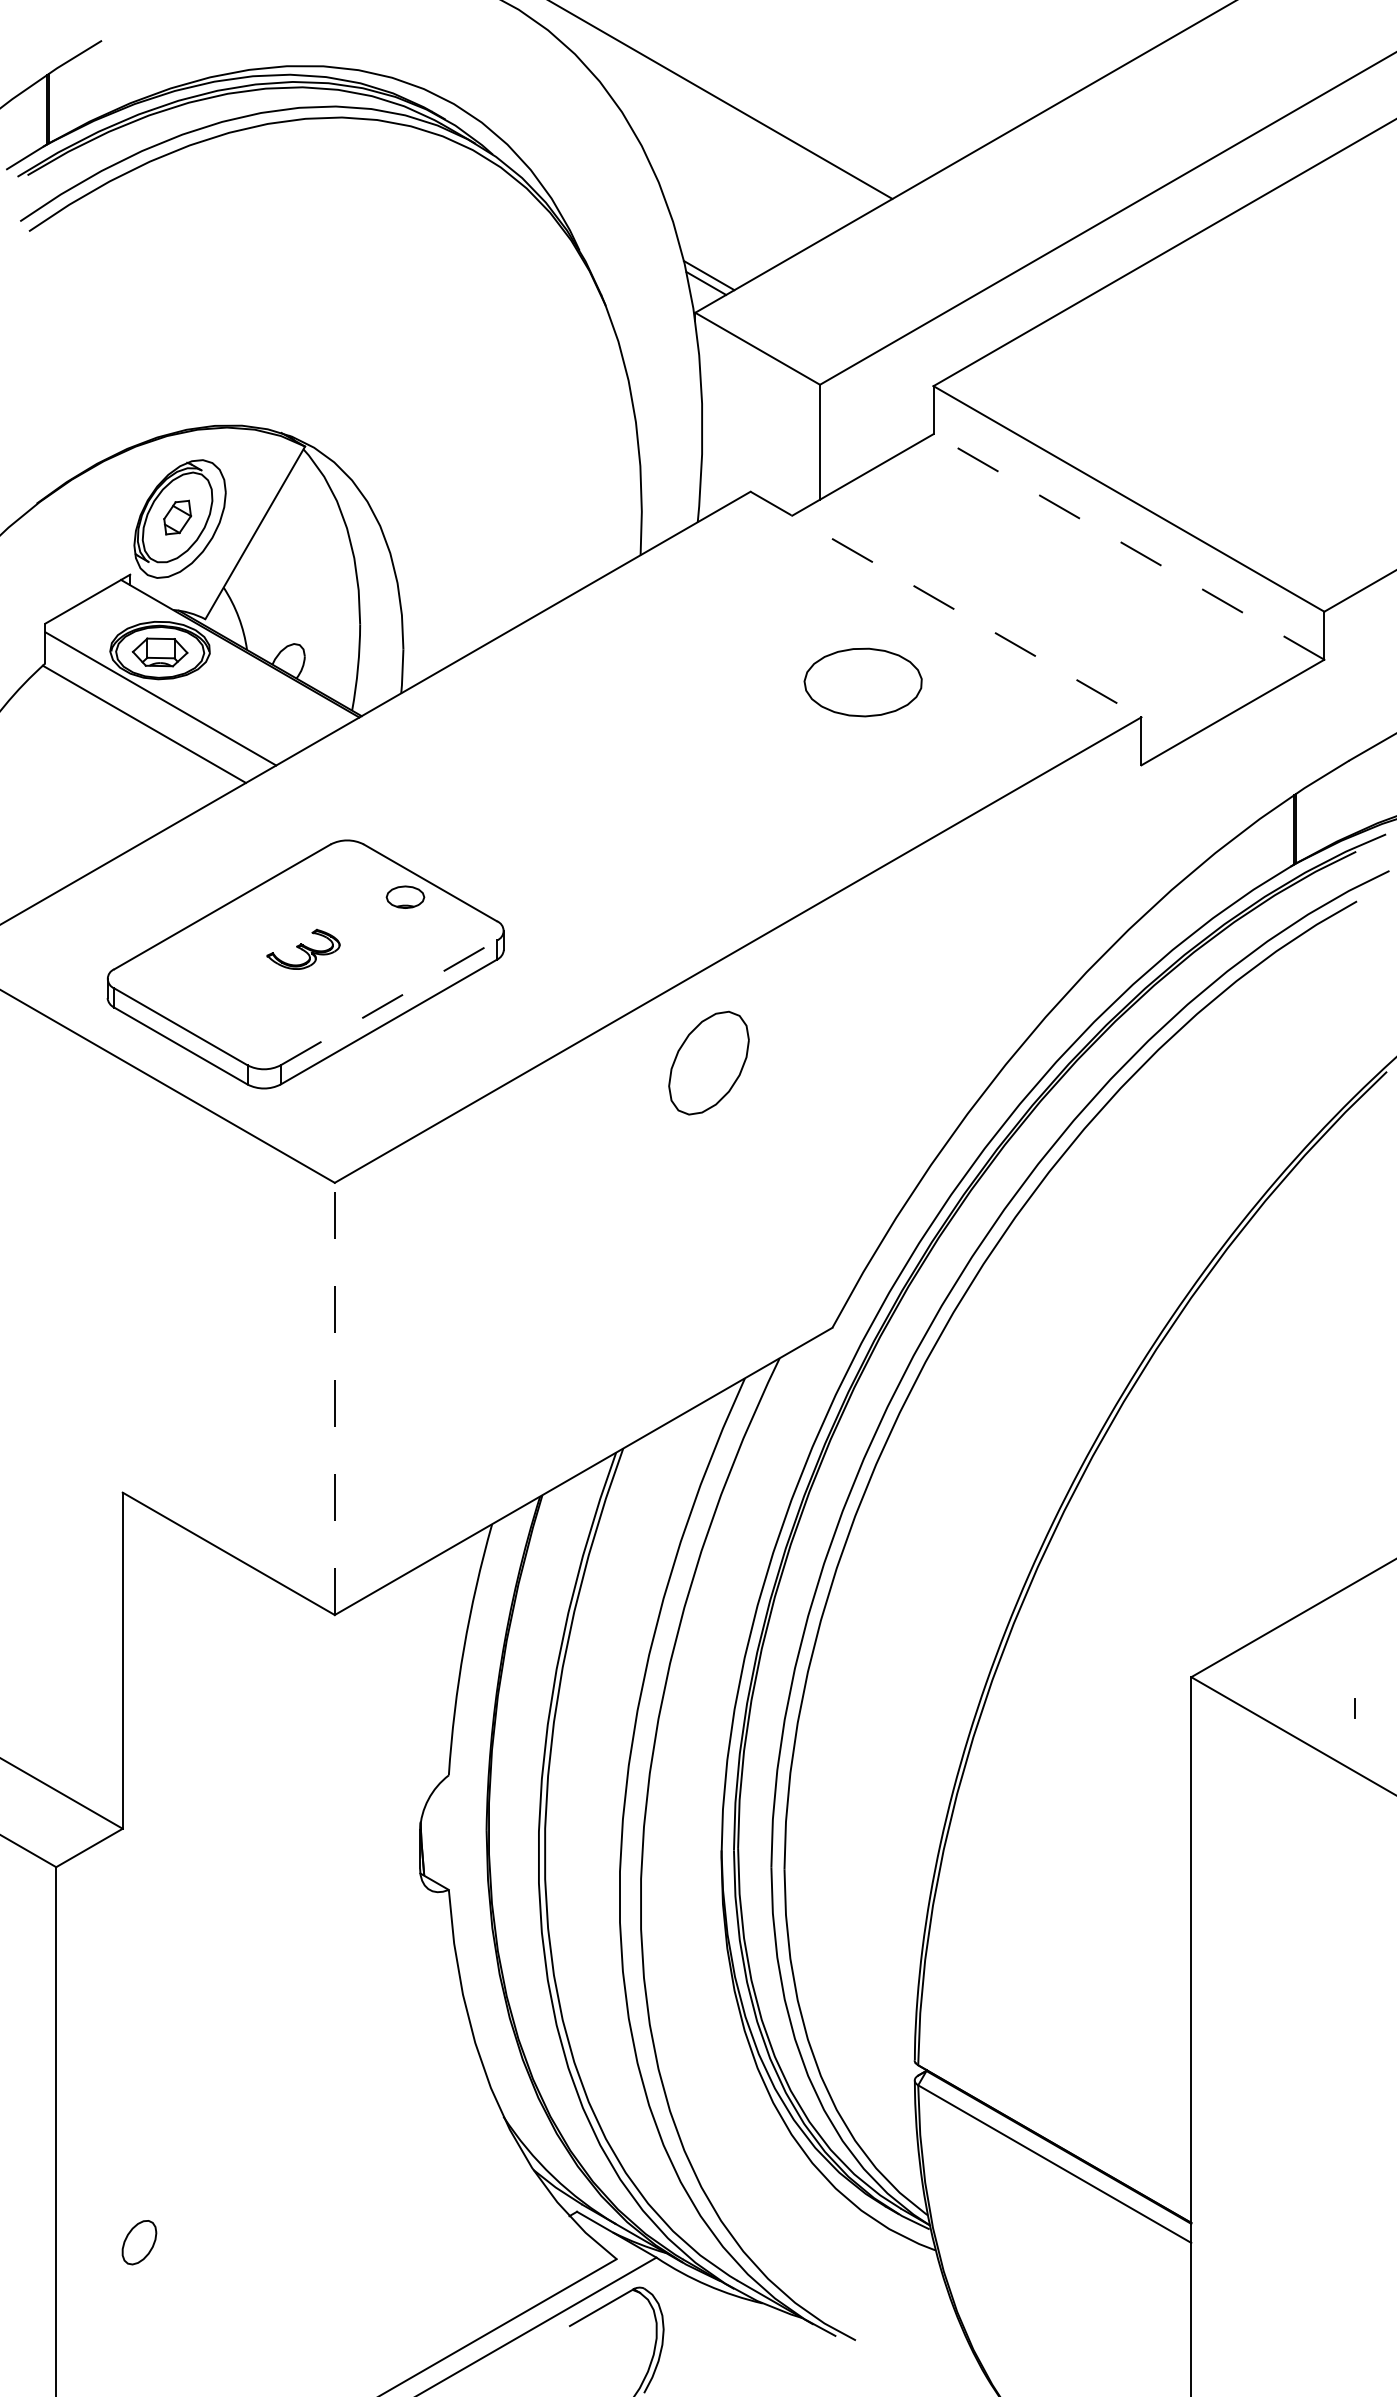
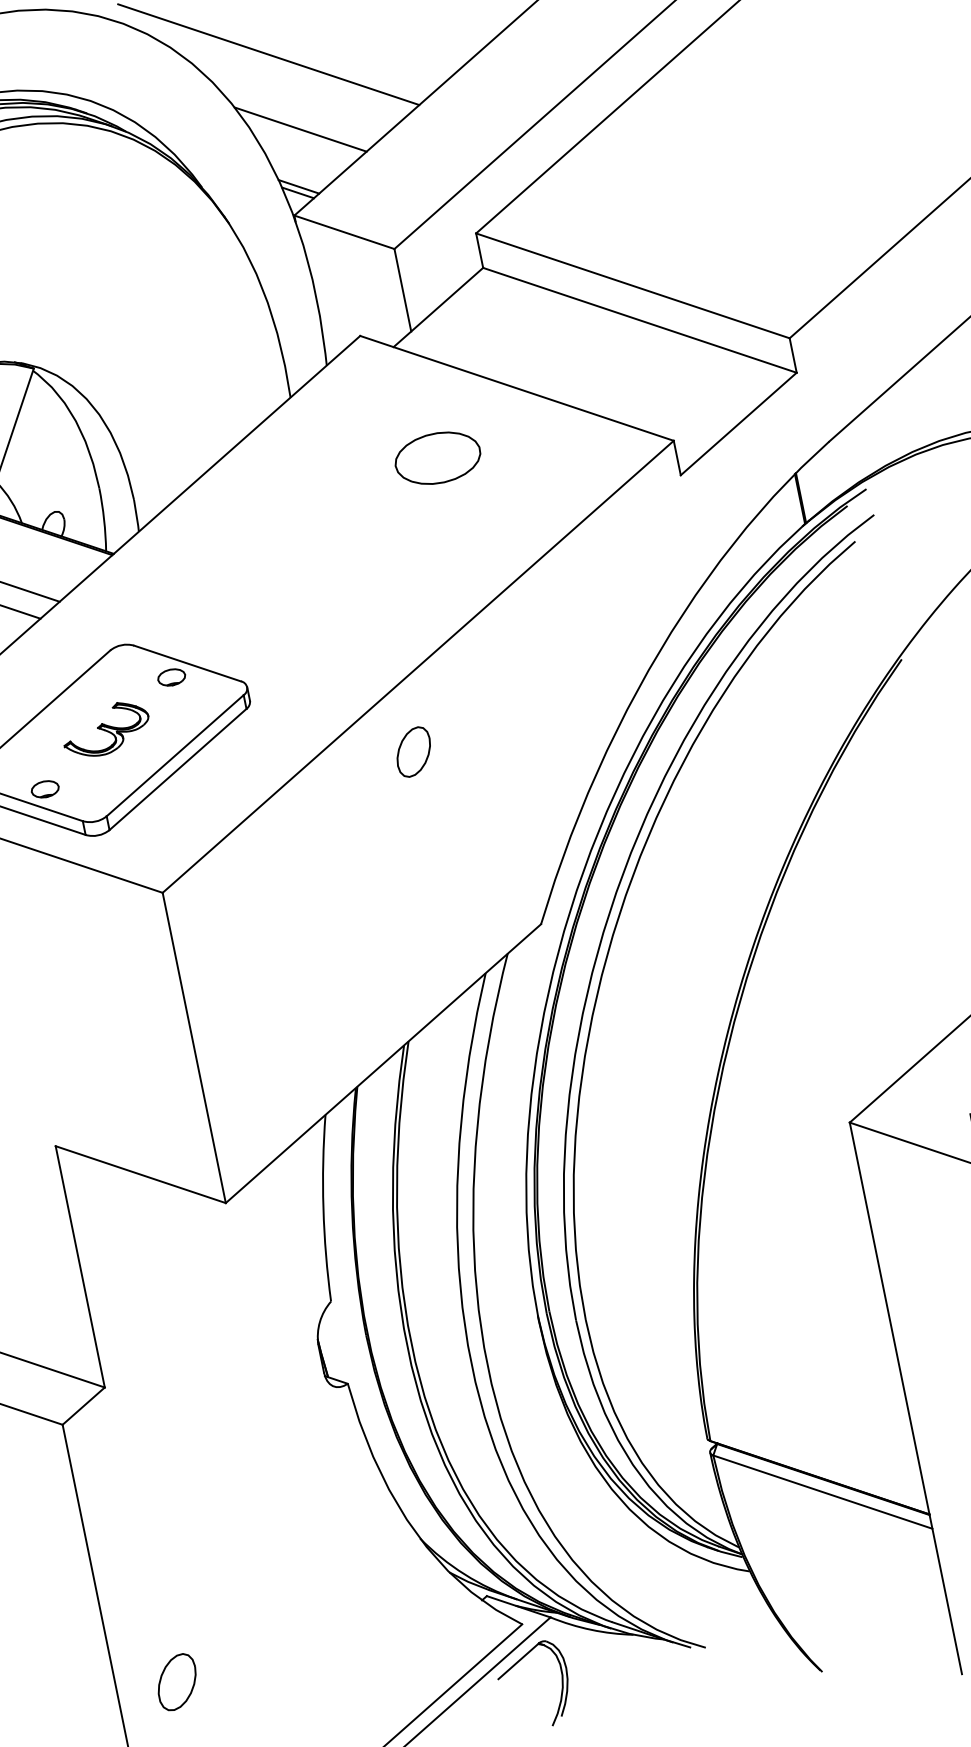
line: (726, 199) -> (300, 129), added
line: (1128, 546) -> (639, 320), dashed -> solid
line: (946, 604) -> (517, 388), dashed -> solid
part: (862, 682) -> (437, 458), moved
part: (303, 949) -> (106, 729), size x1.67
line: (388, 1002) -> (174, 755), dashed -> solid
part: (205, 1012) -> (44, 789), added
part: (708, 1062) -> (413, 751), size x0.62
line: (334, 1398) -> (193, 1047), dashed -> solid
part: (139, 2242) -> (177, 1682), size x1.67

